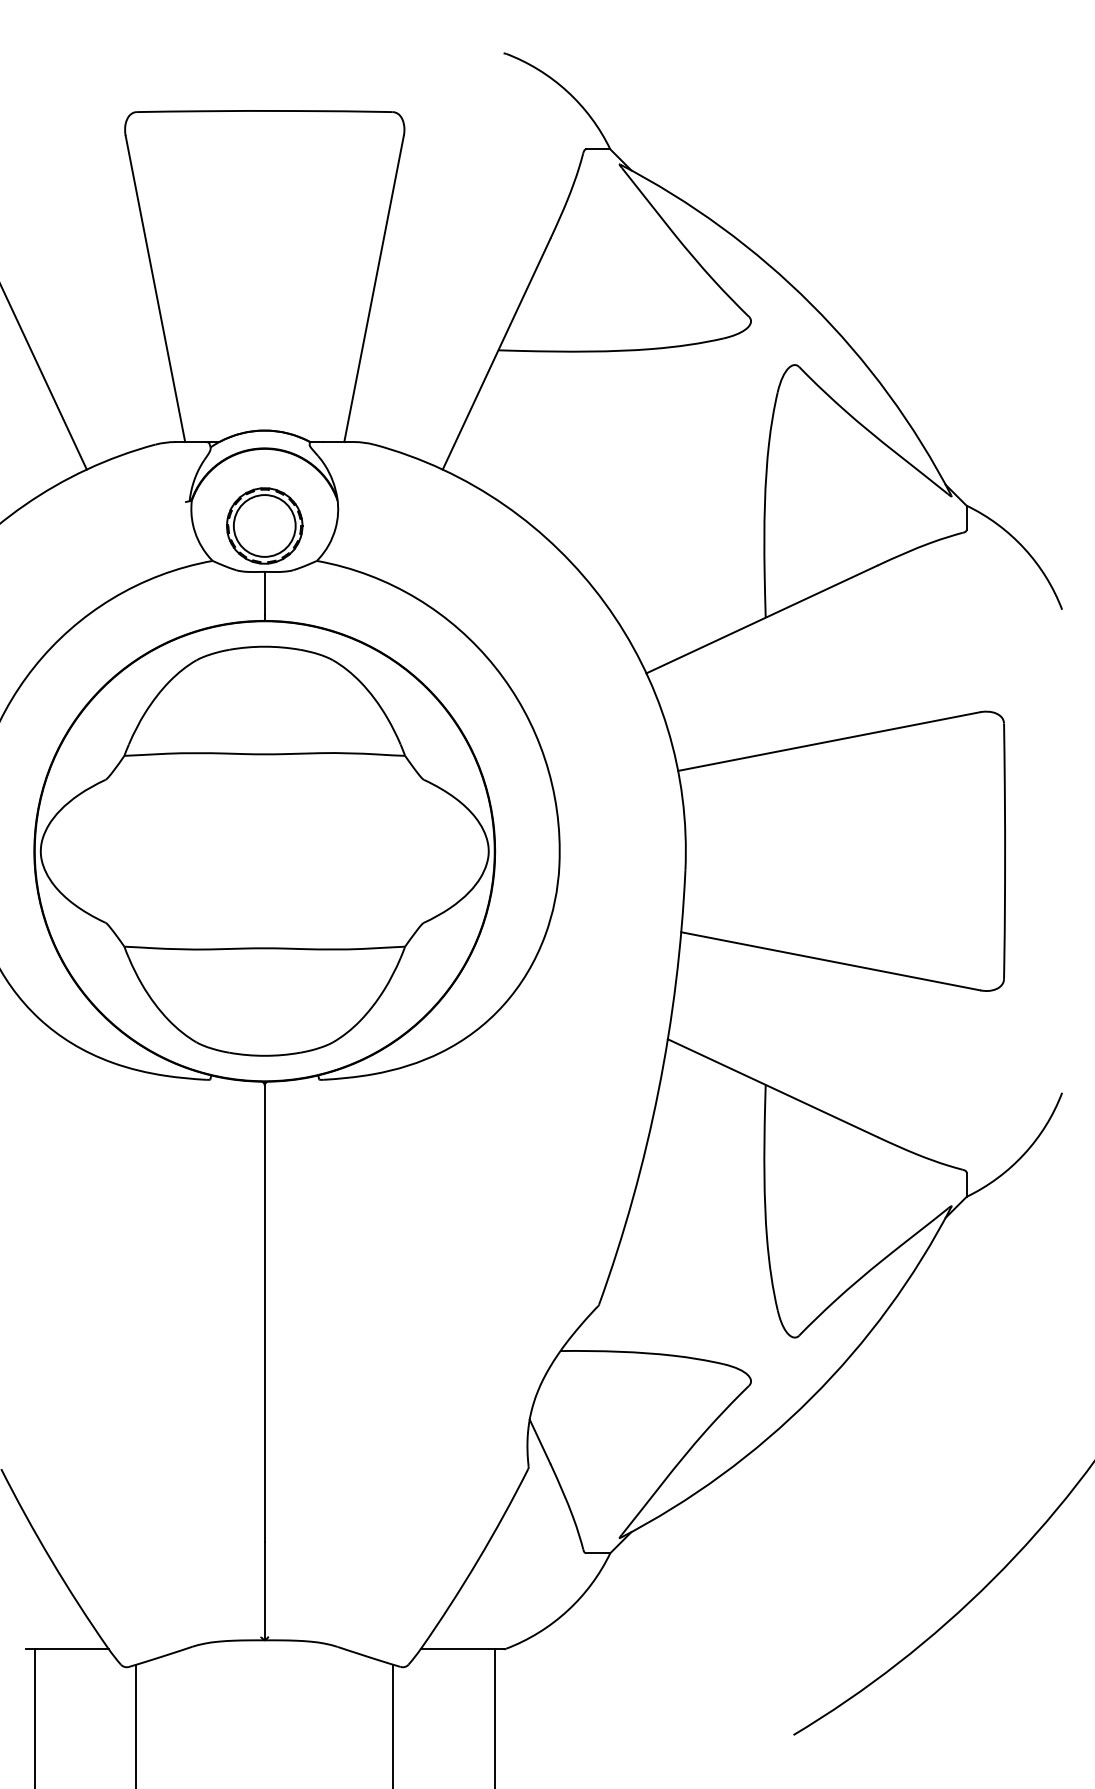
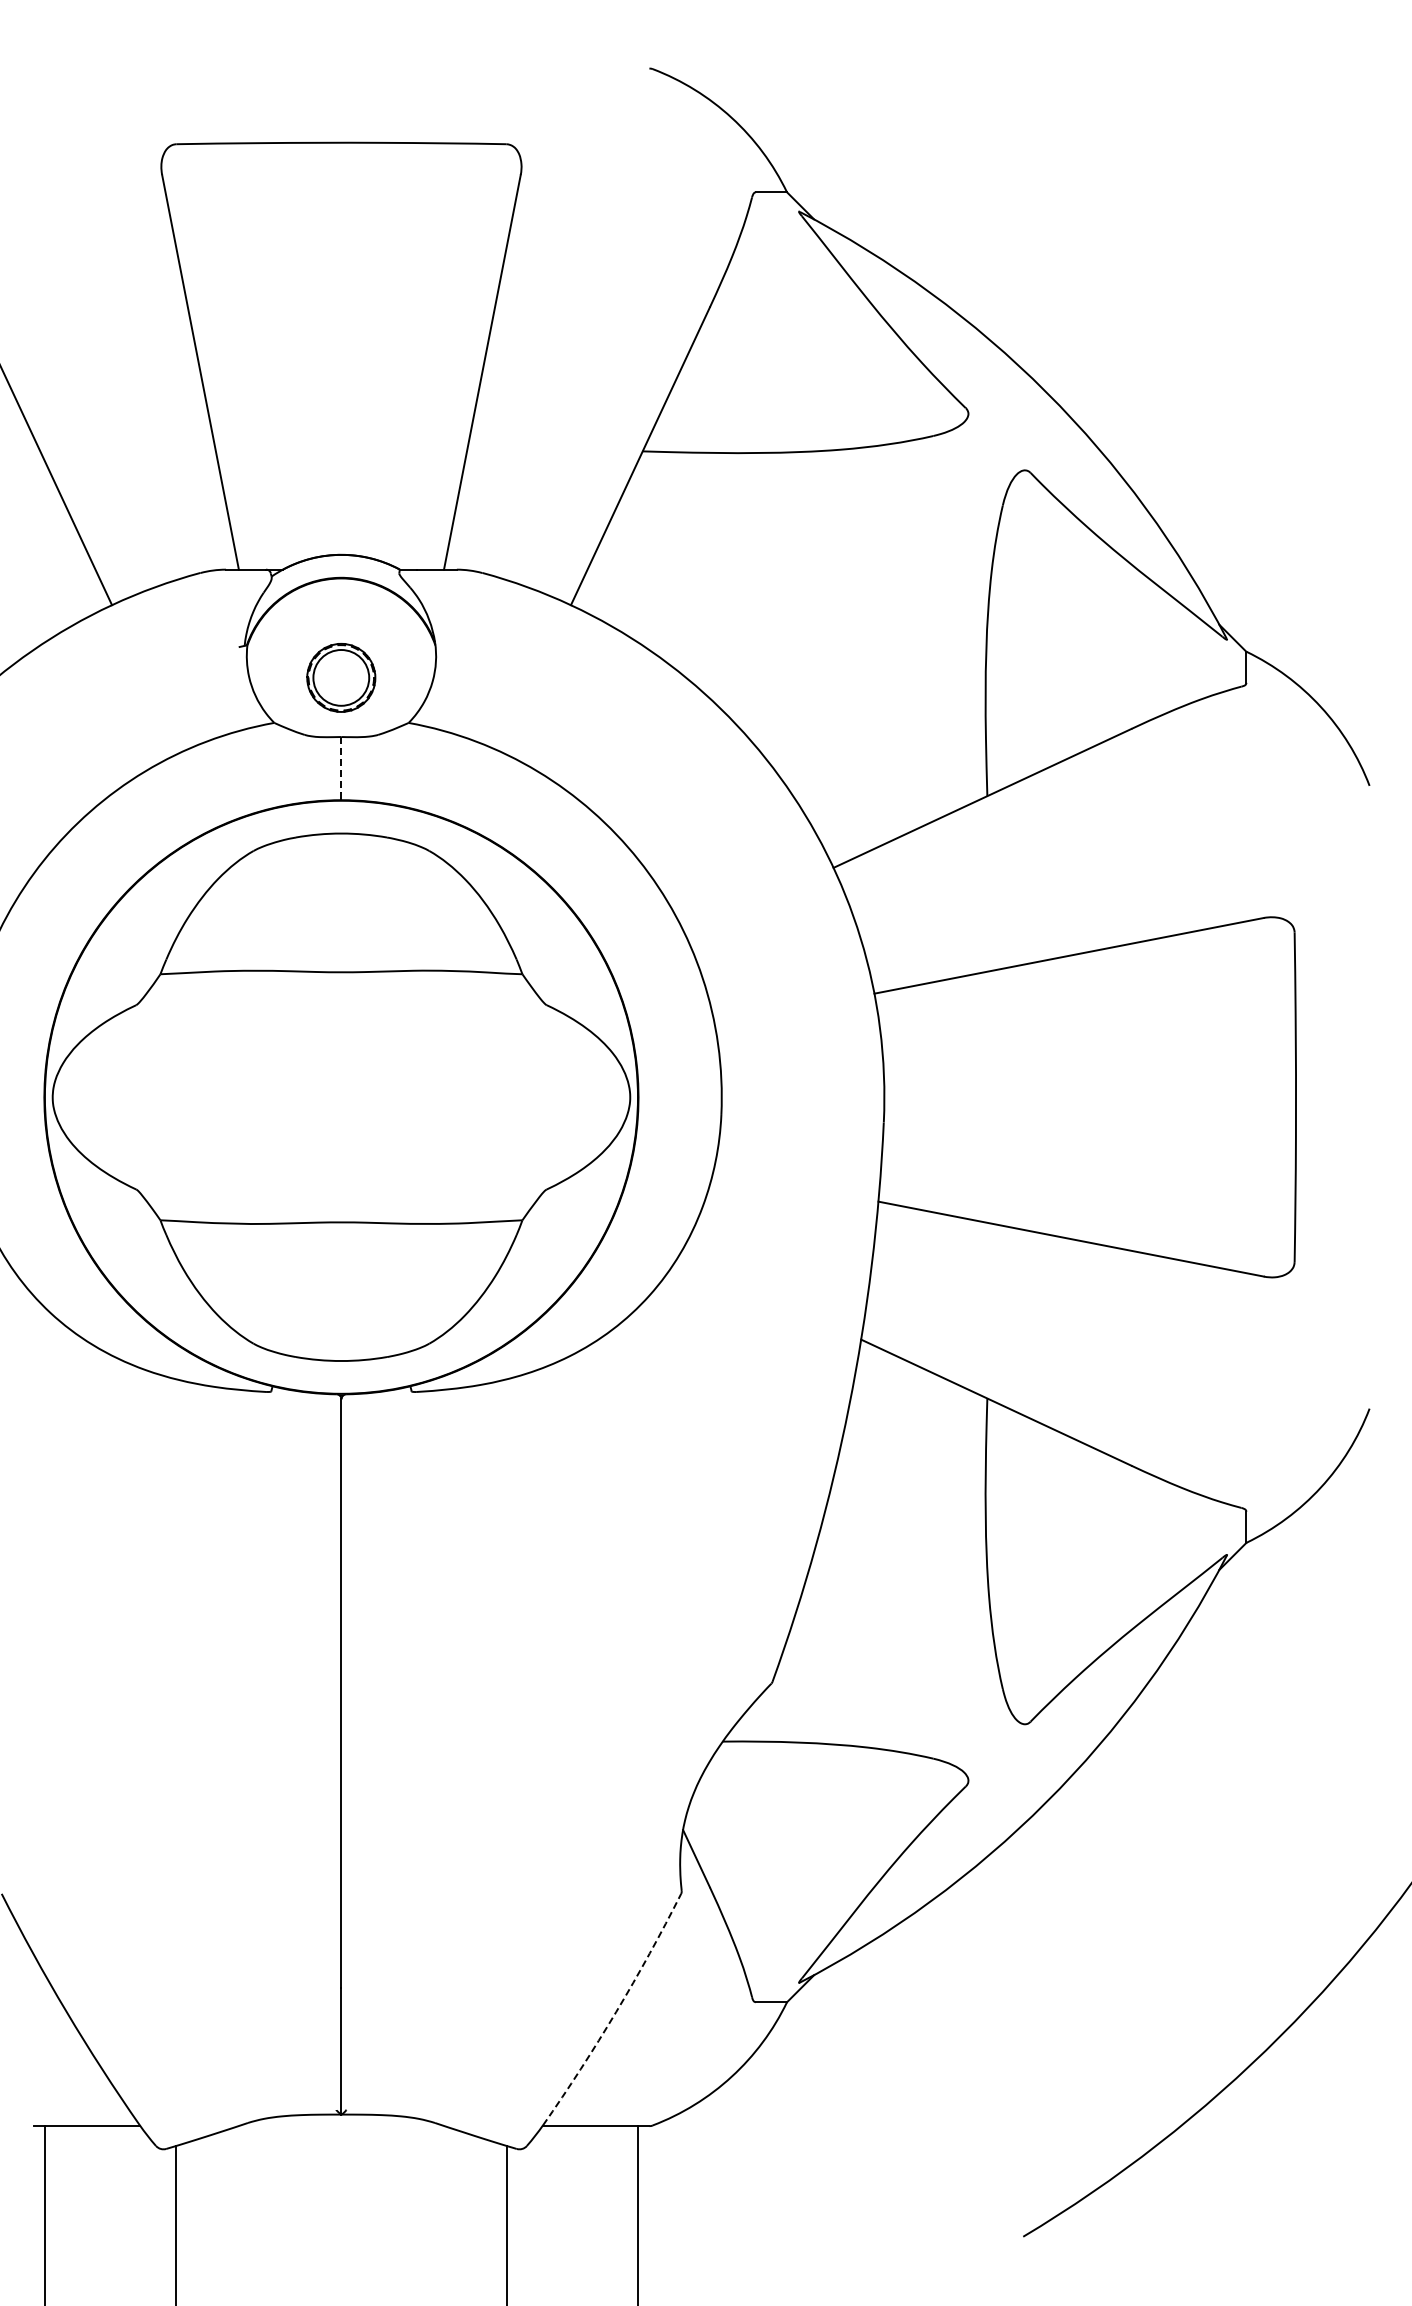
part: (264, 525) -> (340, 677), size x0.7
line: (264, 593) -> (341, 765), solid -> dashed
arc: (478, 1560) -> (616, 2011), solid -> dashed

